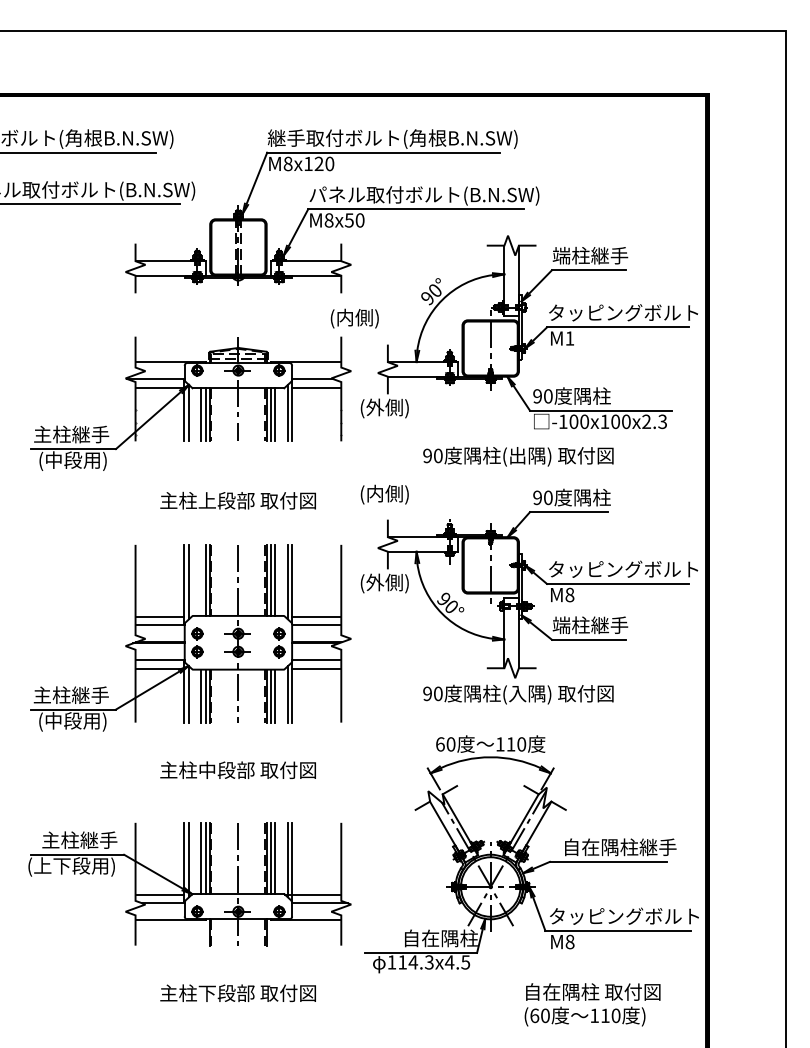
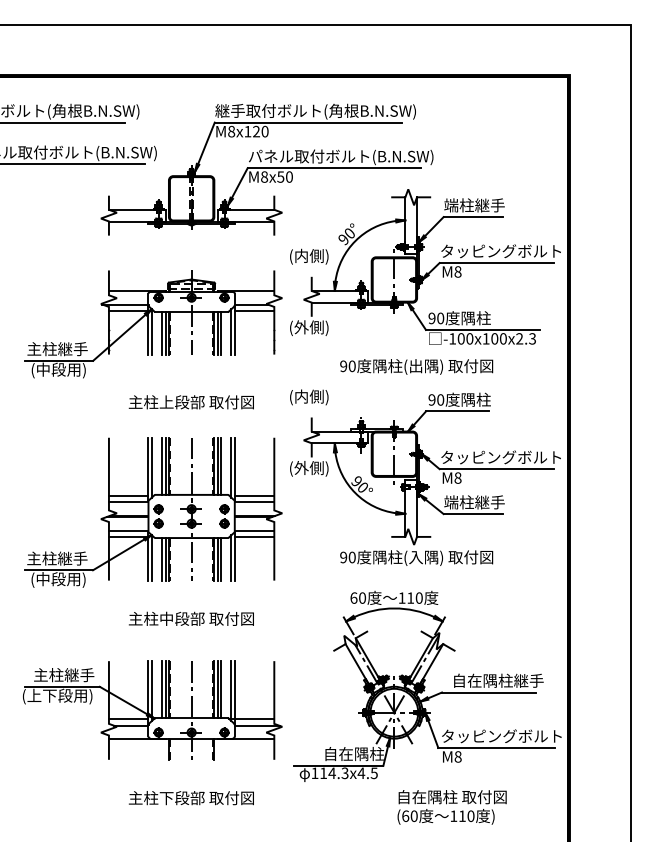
text: (354, 318) -> (309, 256), moved
text: (569, 338) -> (457, 271), M1 -> M8
line: (201, 579) -> (161, 465), added
text: (592, 1004) -> (452, 807), moved

